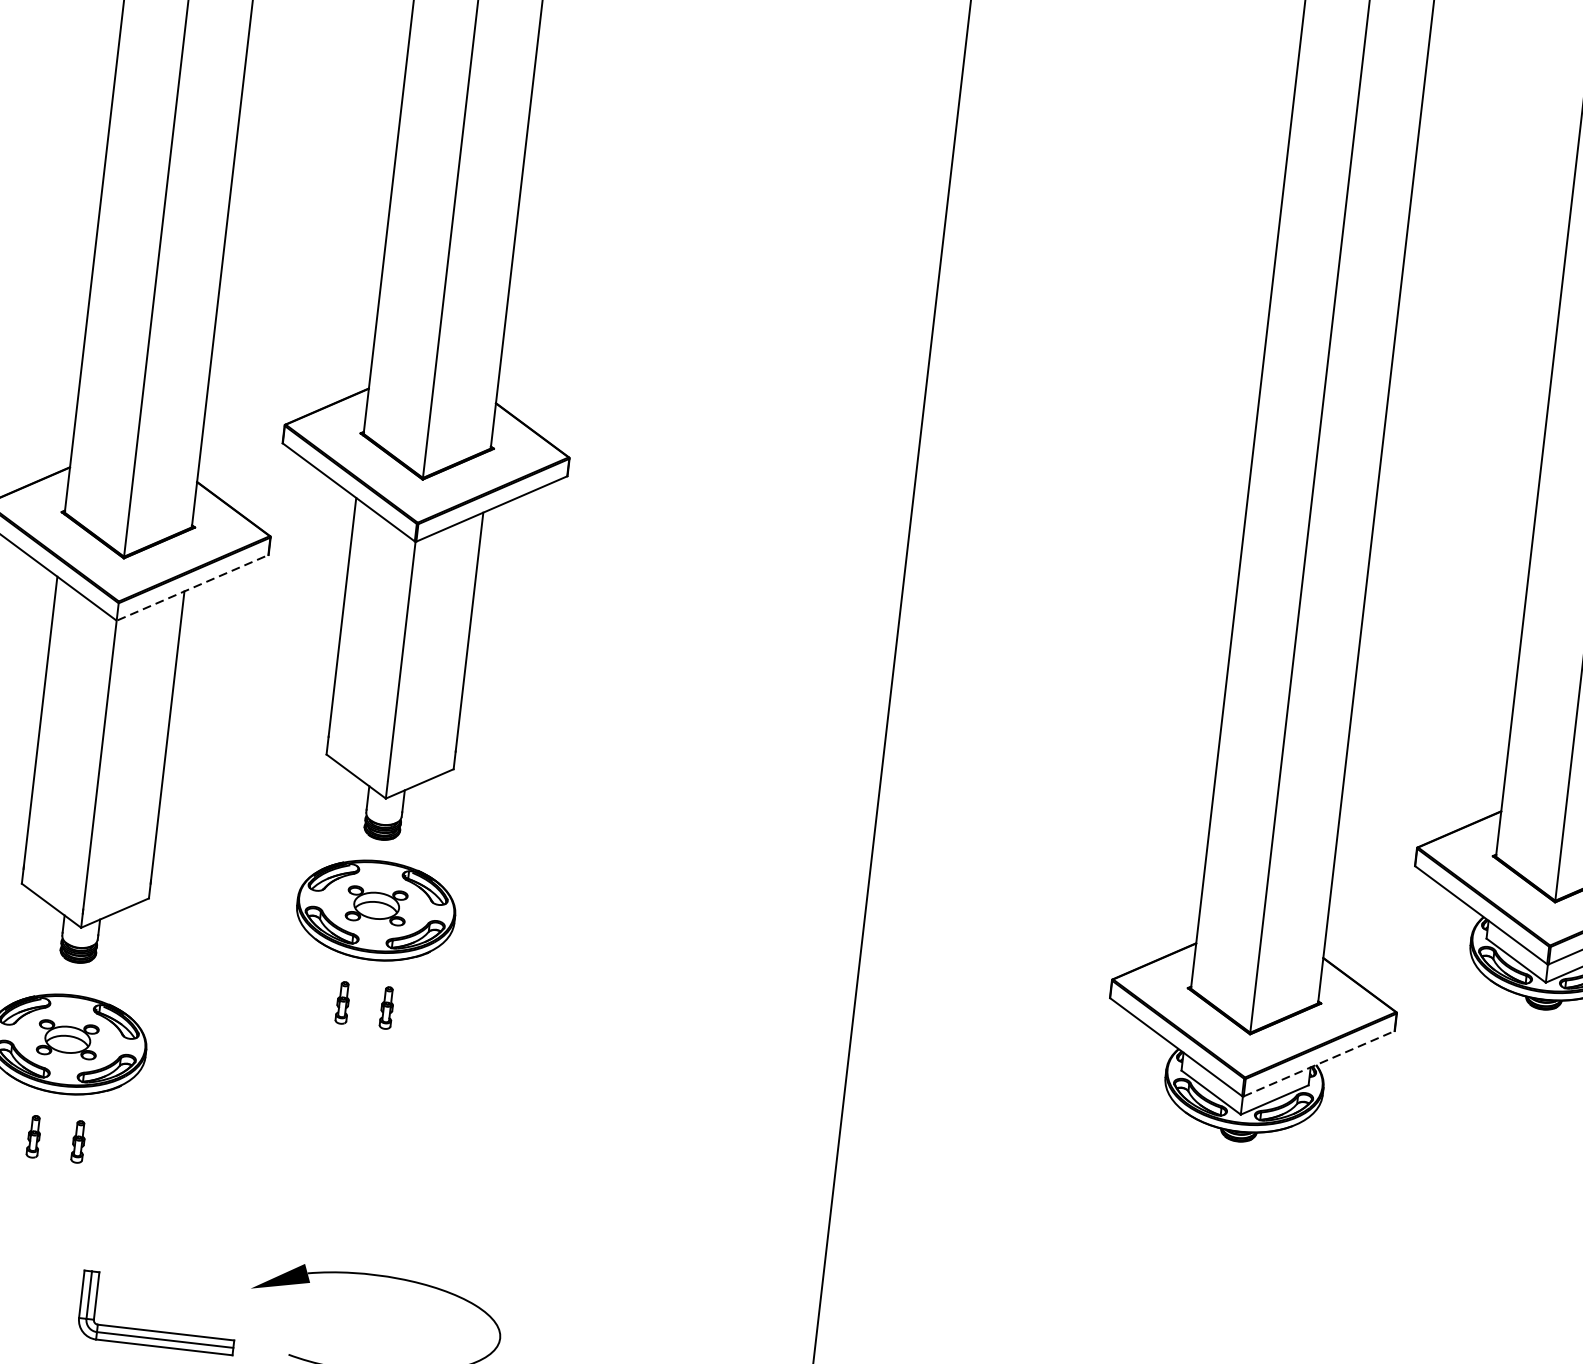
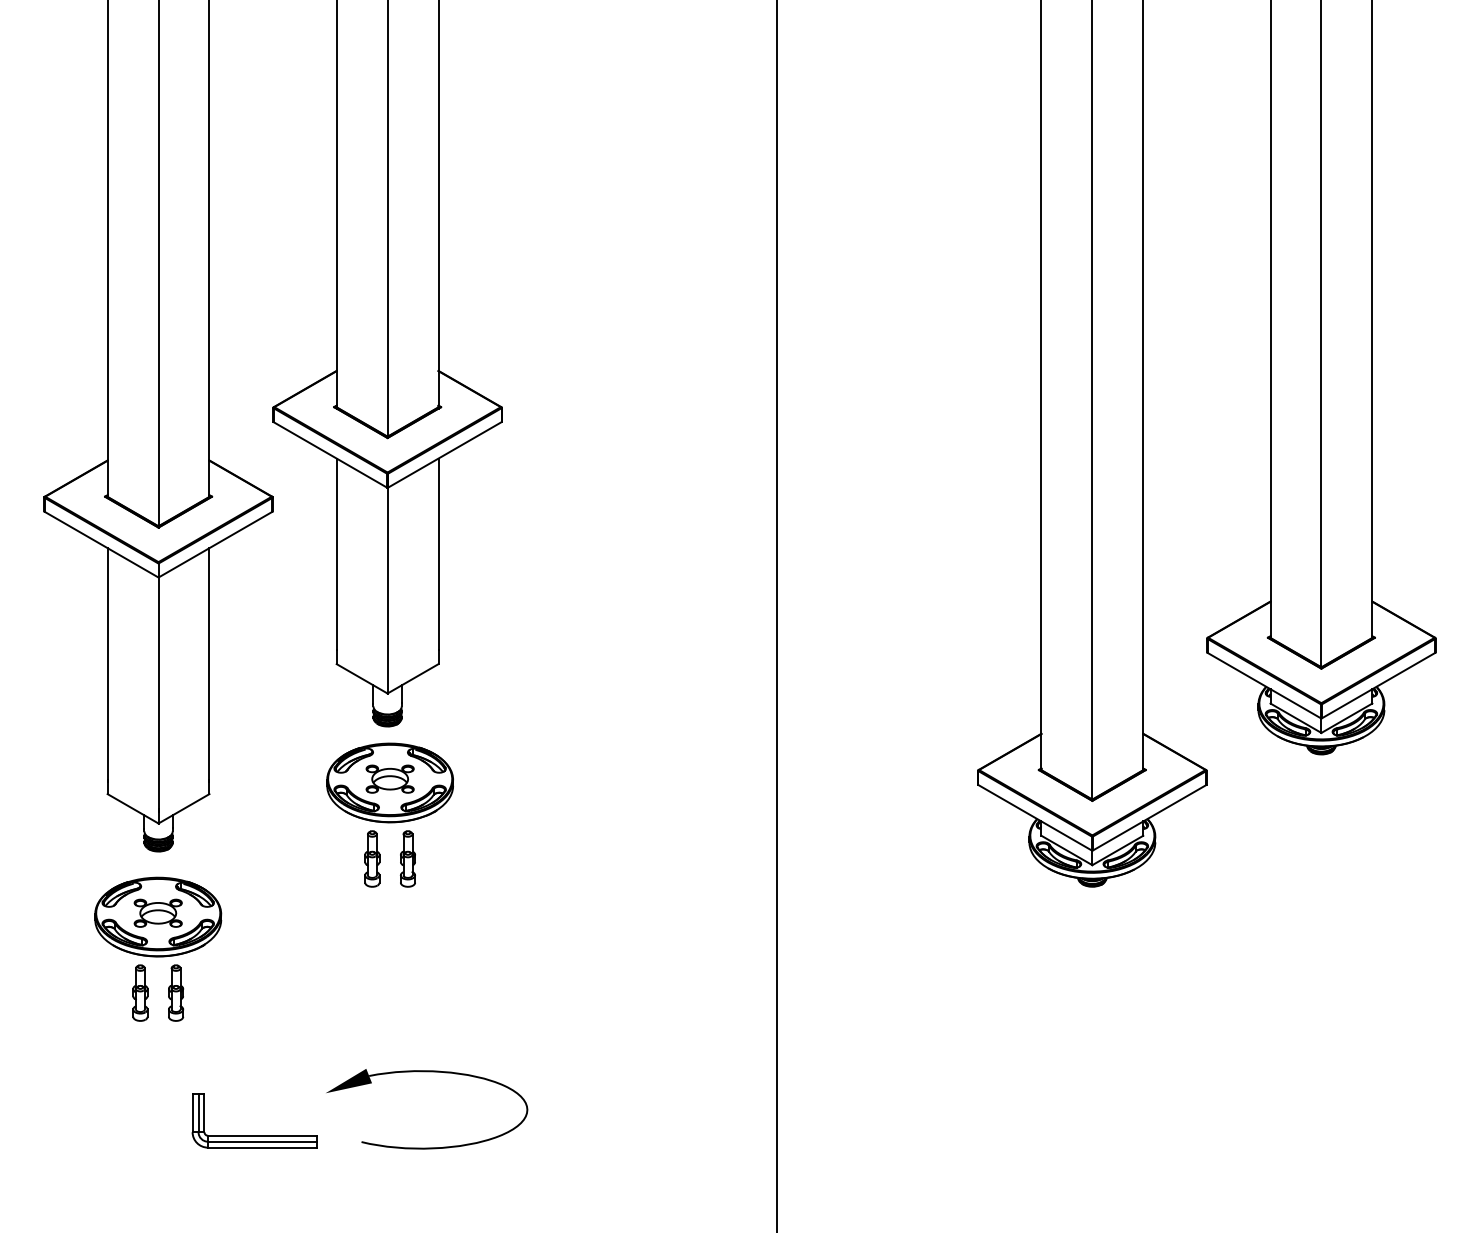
line: (193, 587) -> (216, 544), dashed -> solid
part: (343, 1002) -> (372, 858), size x1.67
part: (386, 1007) -> (407, 858), size x1.67
line: (1320, 1063) -> (1150, 817), dashed -> solid
part: (34, 1136) -> (140, 992), size x1.67
part: (79, 1141) -> (176, 992), size x1.67

